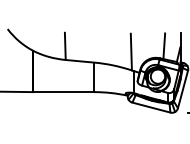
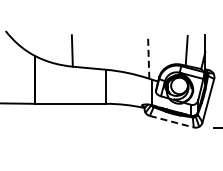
line: (131, 52) -> (148, 57), solid -> dashed
line: (151, 107) -> (171, 121), solid -> dashed

